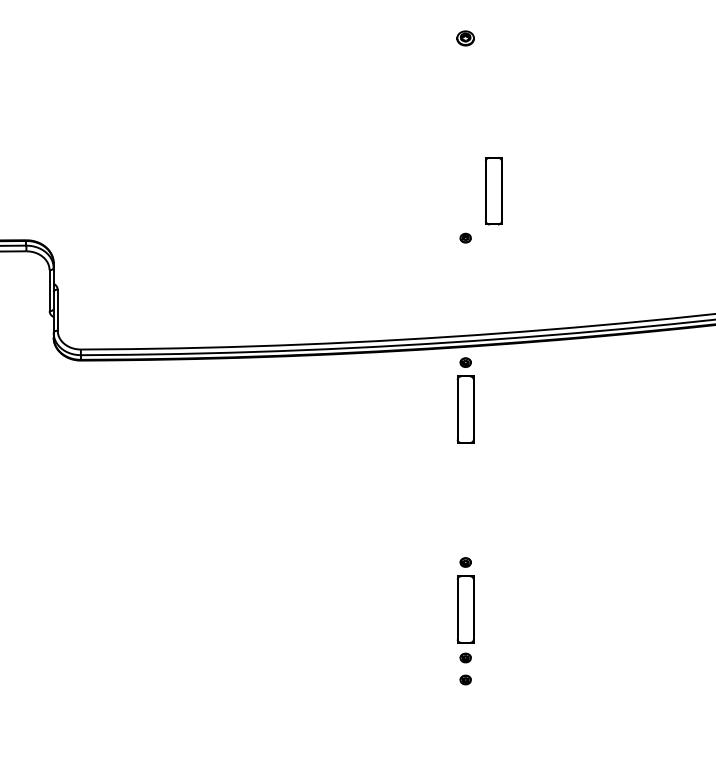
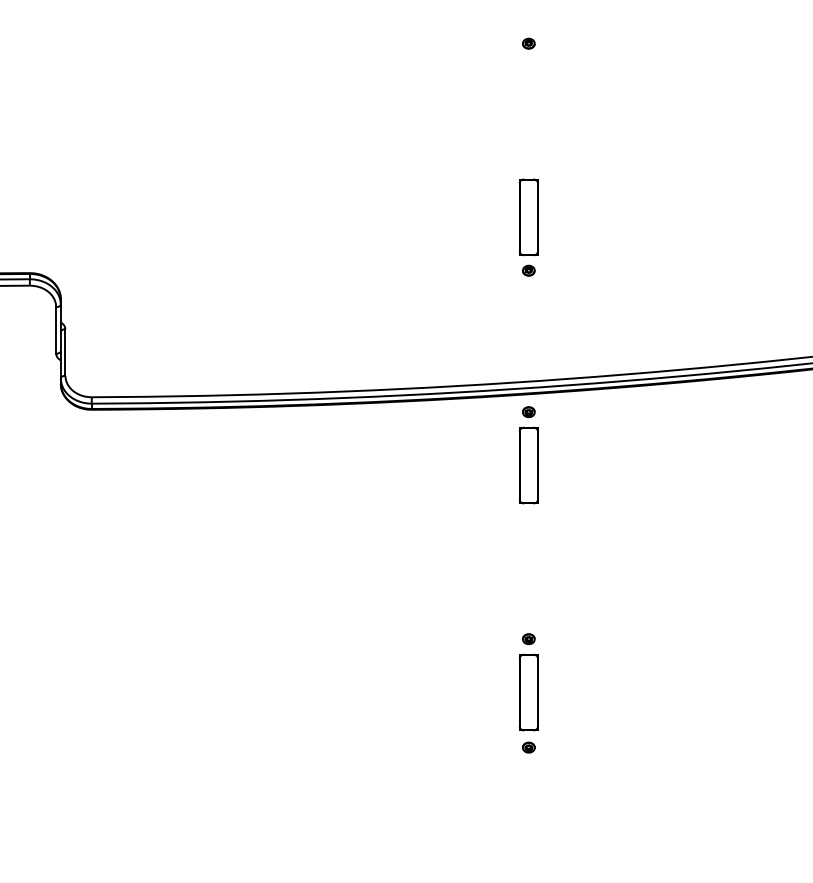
part: (465, 38) -> (528, 43), size x0.62
part: (493, 191) -> (528, 217), moved
part: (465, 679) -> (528, 772), removed

